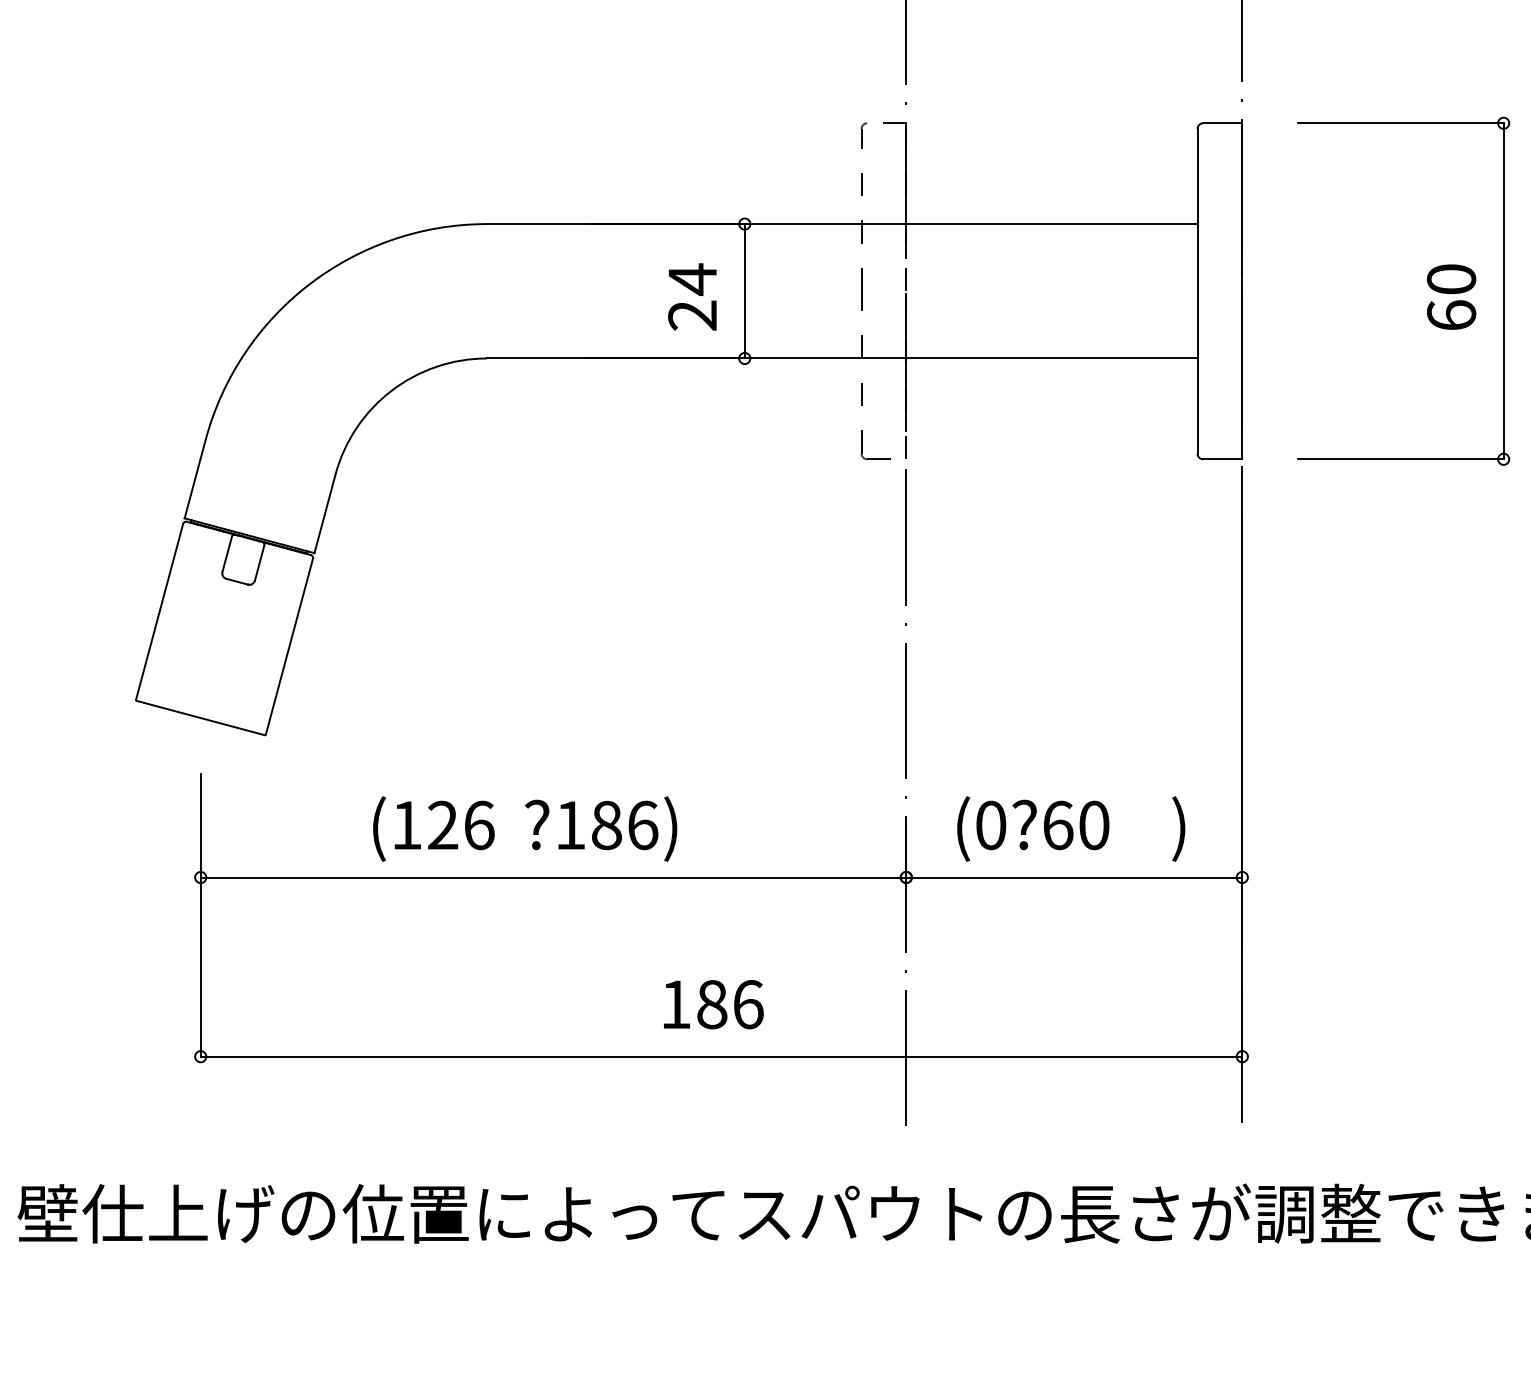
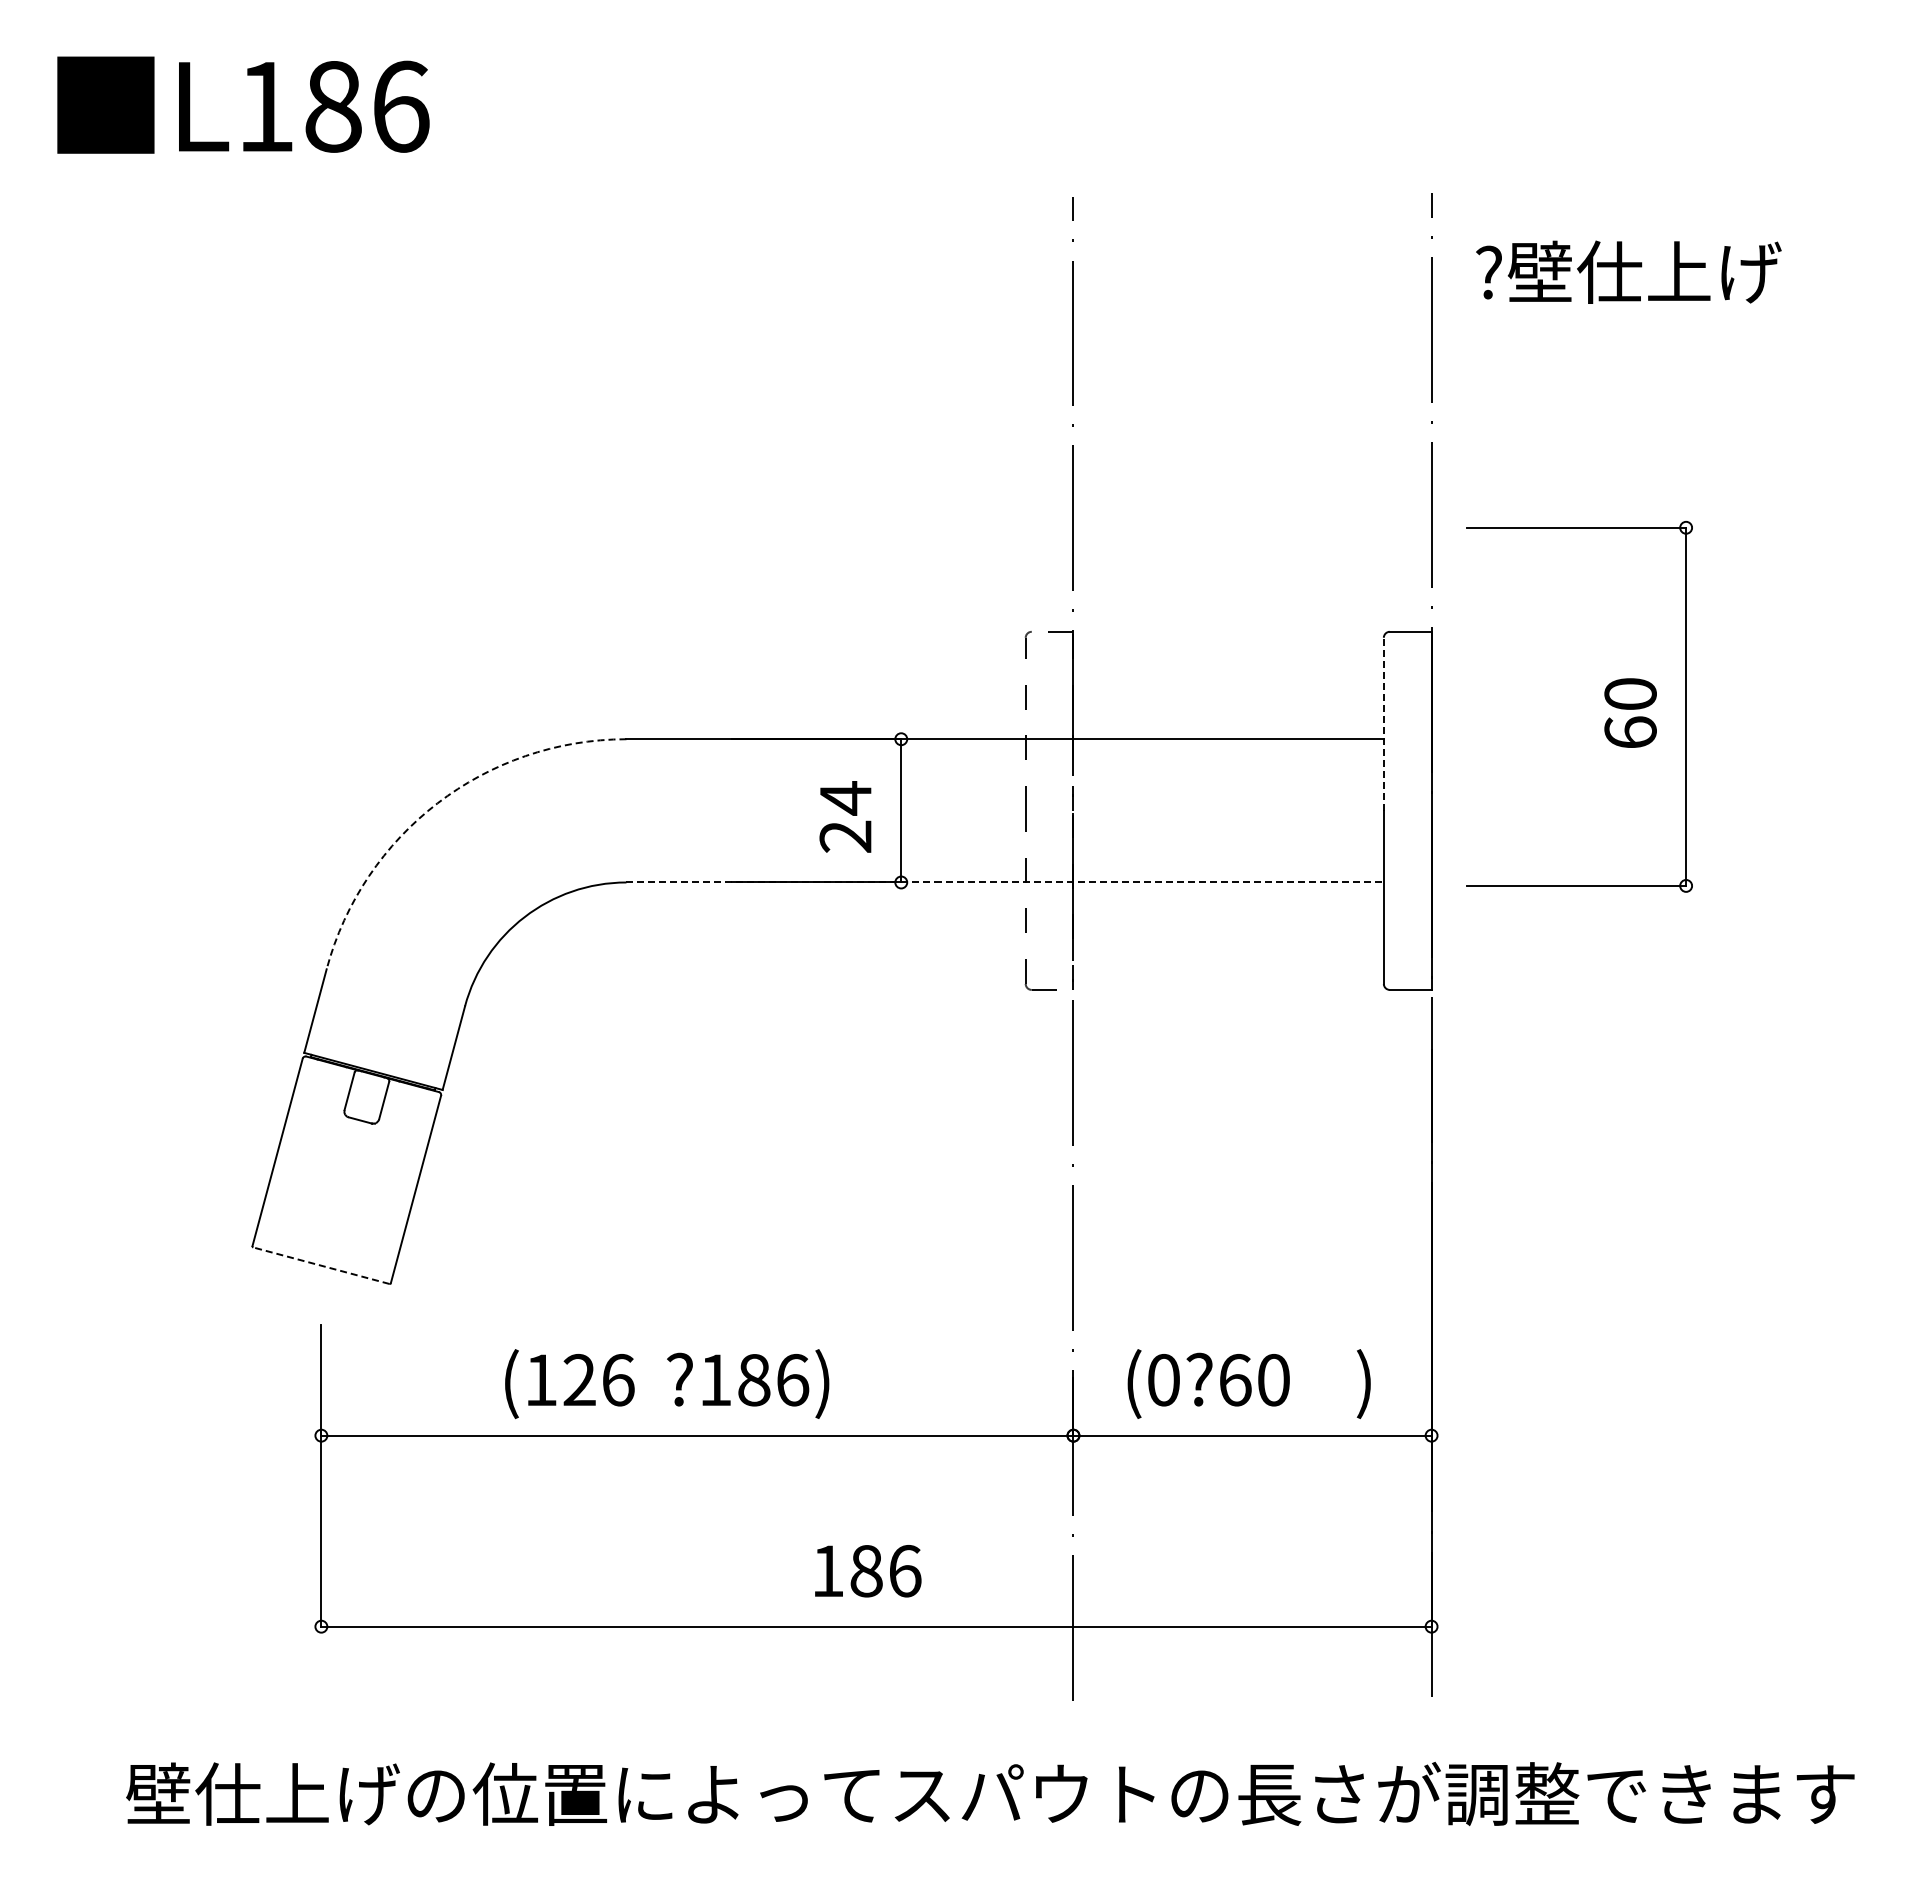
line: (1197, 210) -> (1383, 724), solid -> dashed
part: (1427, 282) -> (1604, 697), moved
arc: (309, 284) -> (437, 803), solid -> dashed
line: (842, 358) -> (1005, 882), solid -> dashed
line: (199, 717) -> (320, 1265), solid -> dashed

